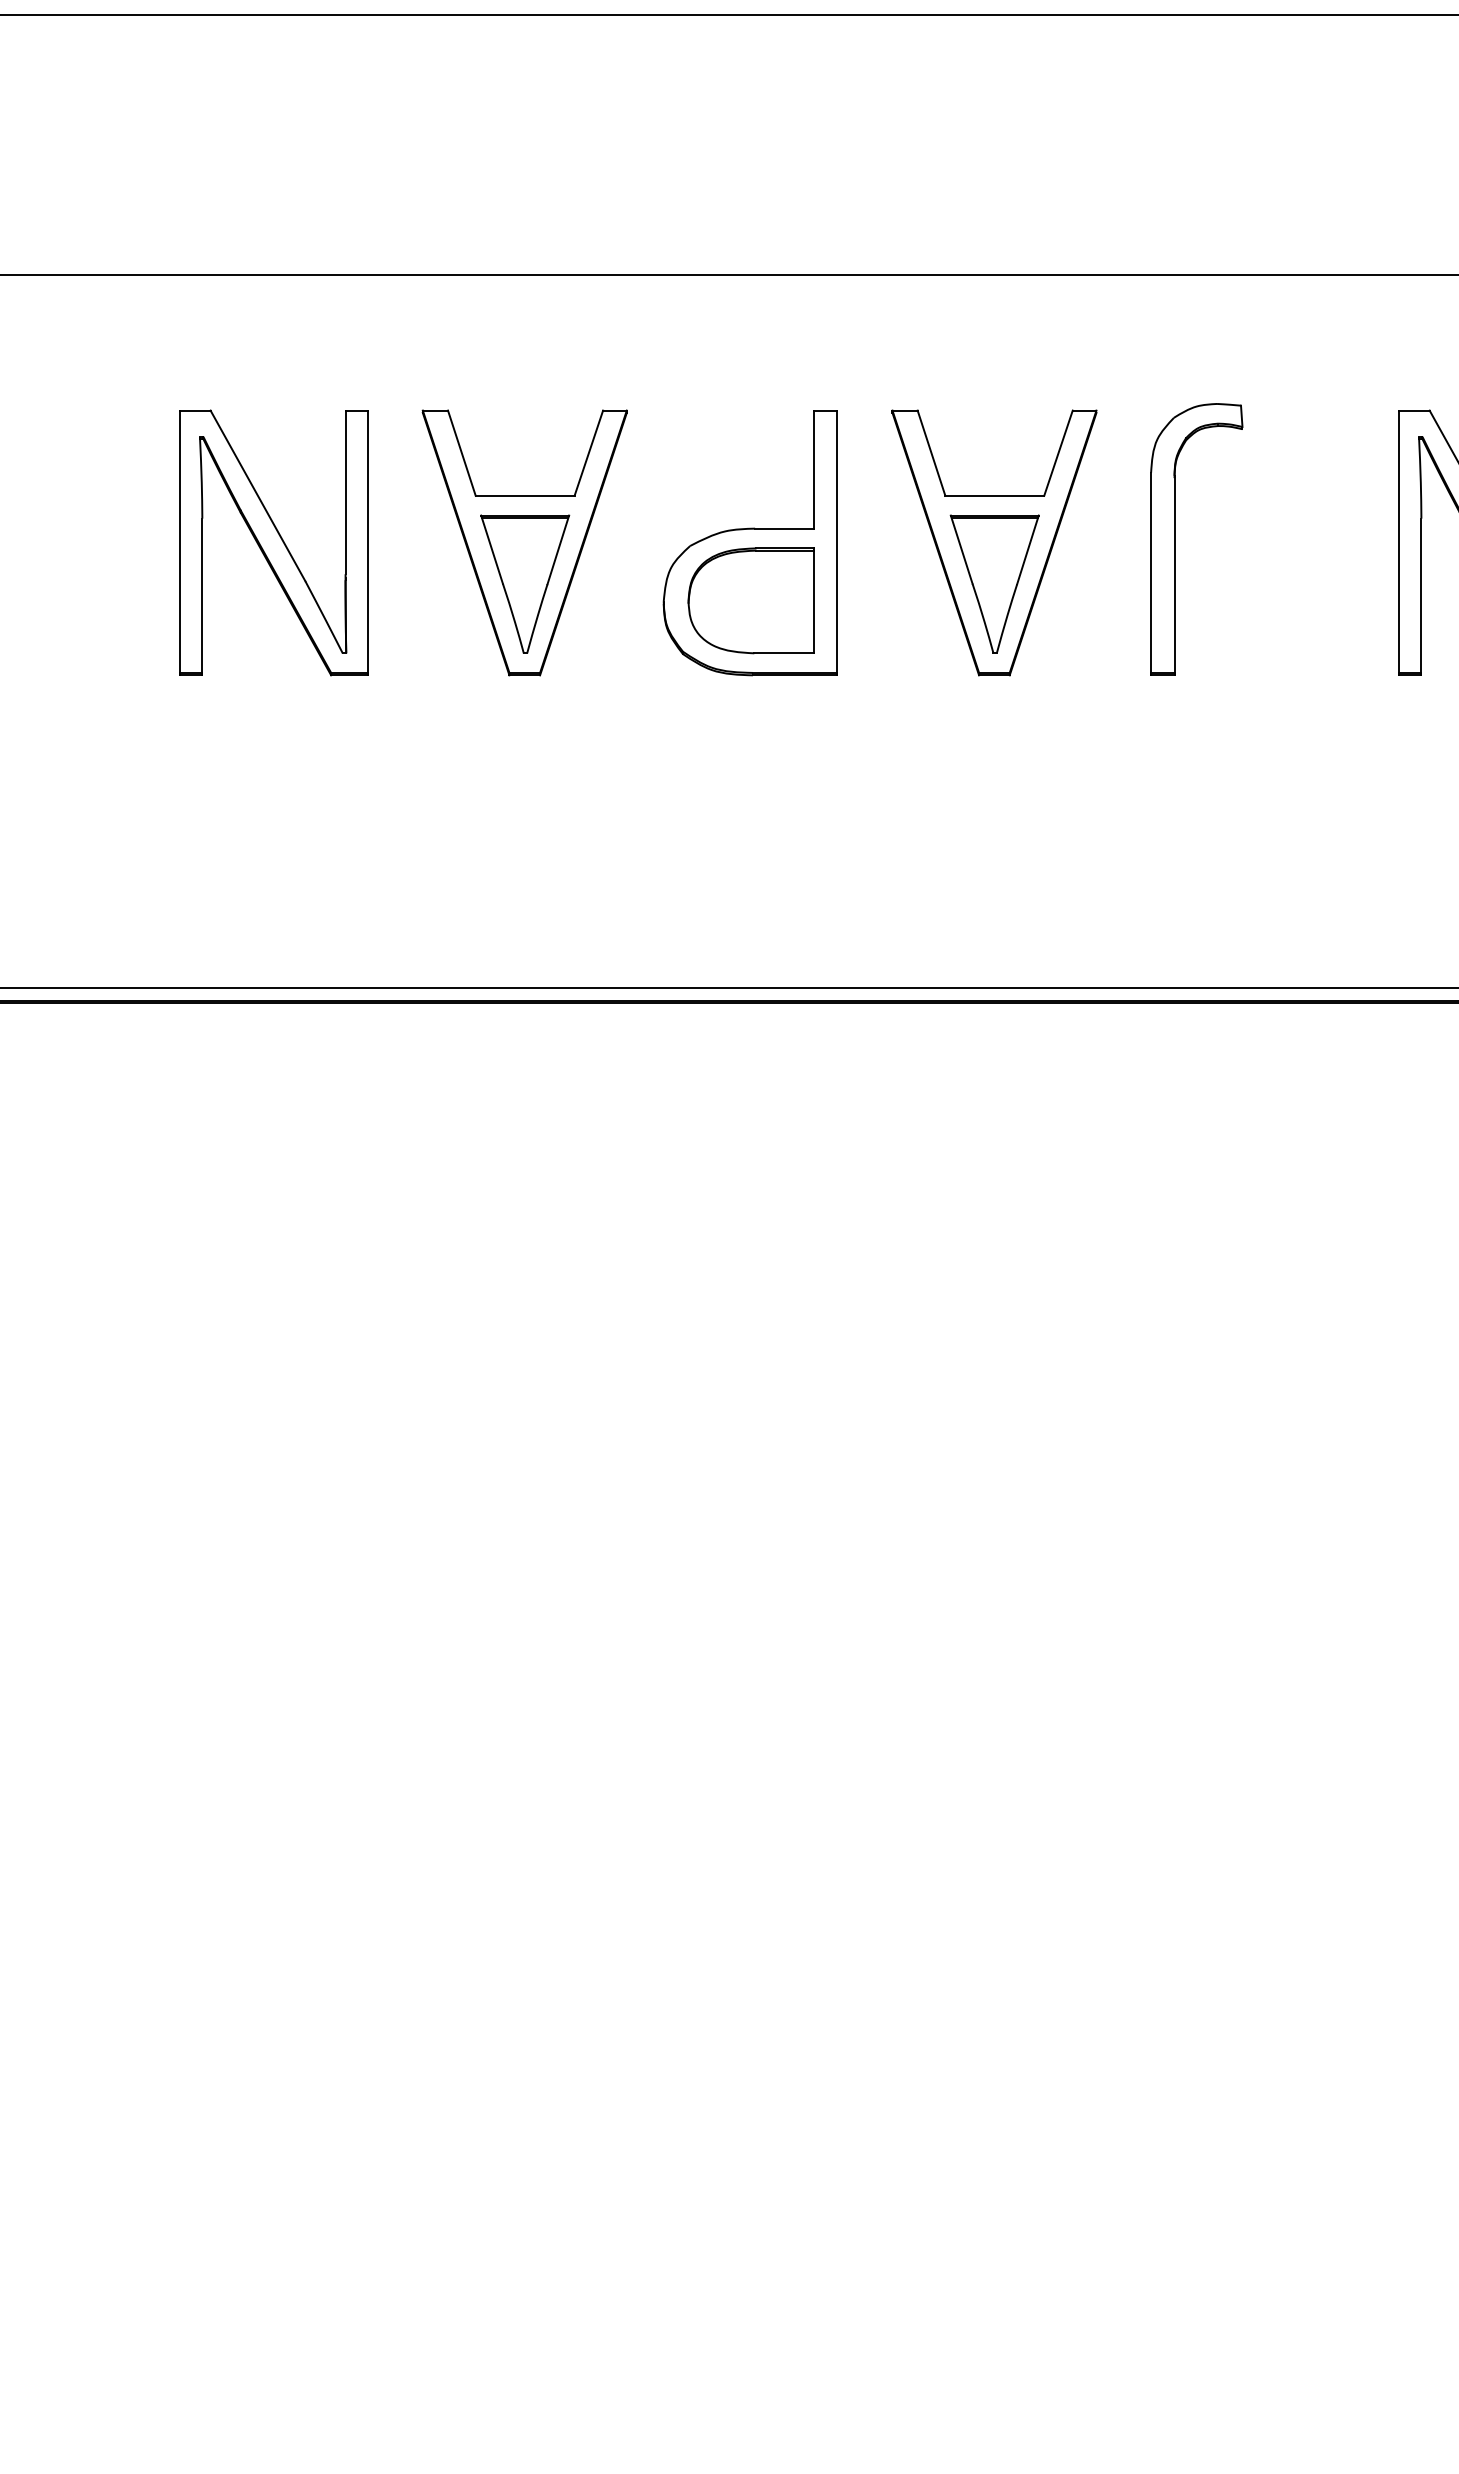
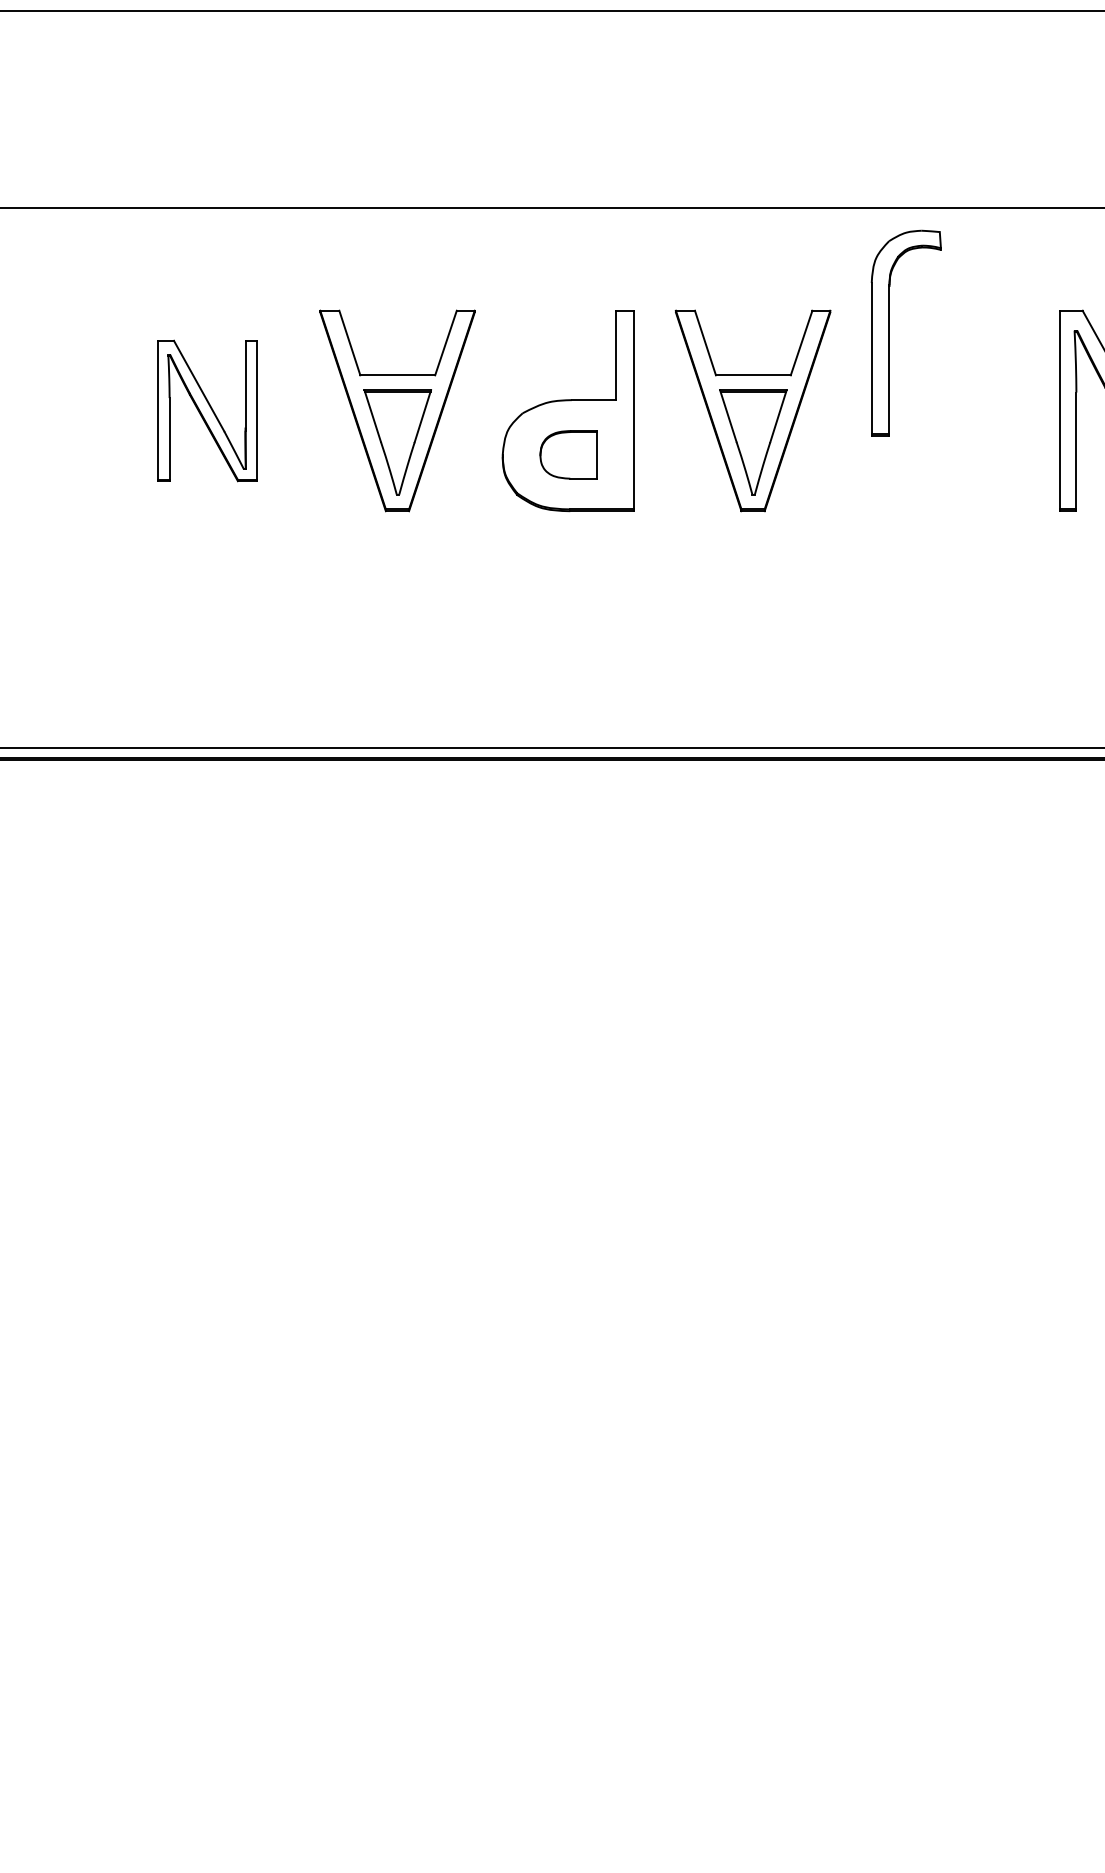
part: (1175, 539) -> (890, 333), moved
part: (273, 542) -> (207, 410), size x0.7
part: (750, 600) -> (568, 454), size x0.6

